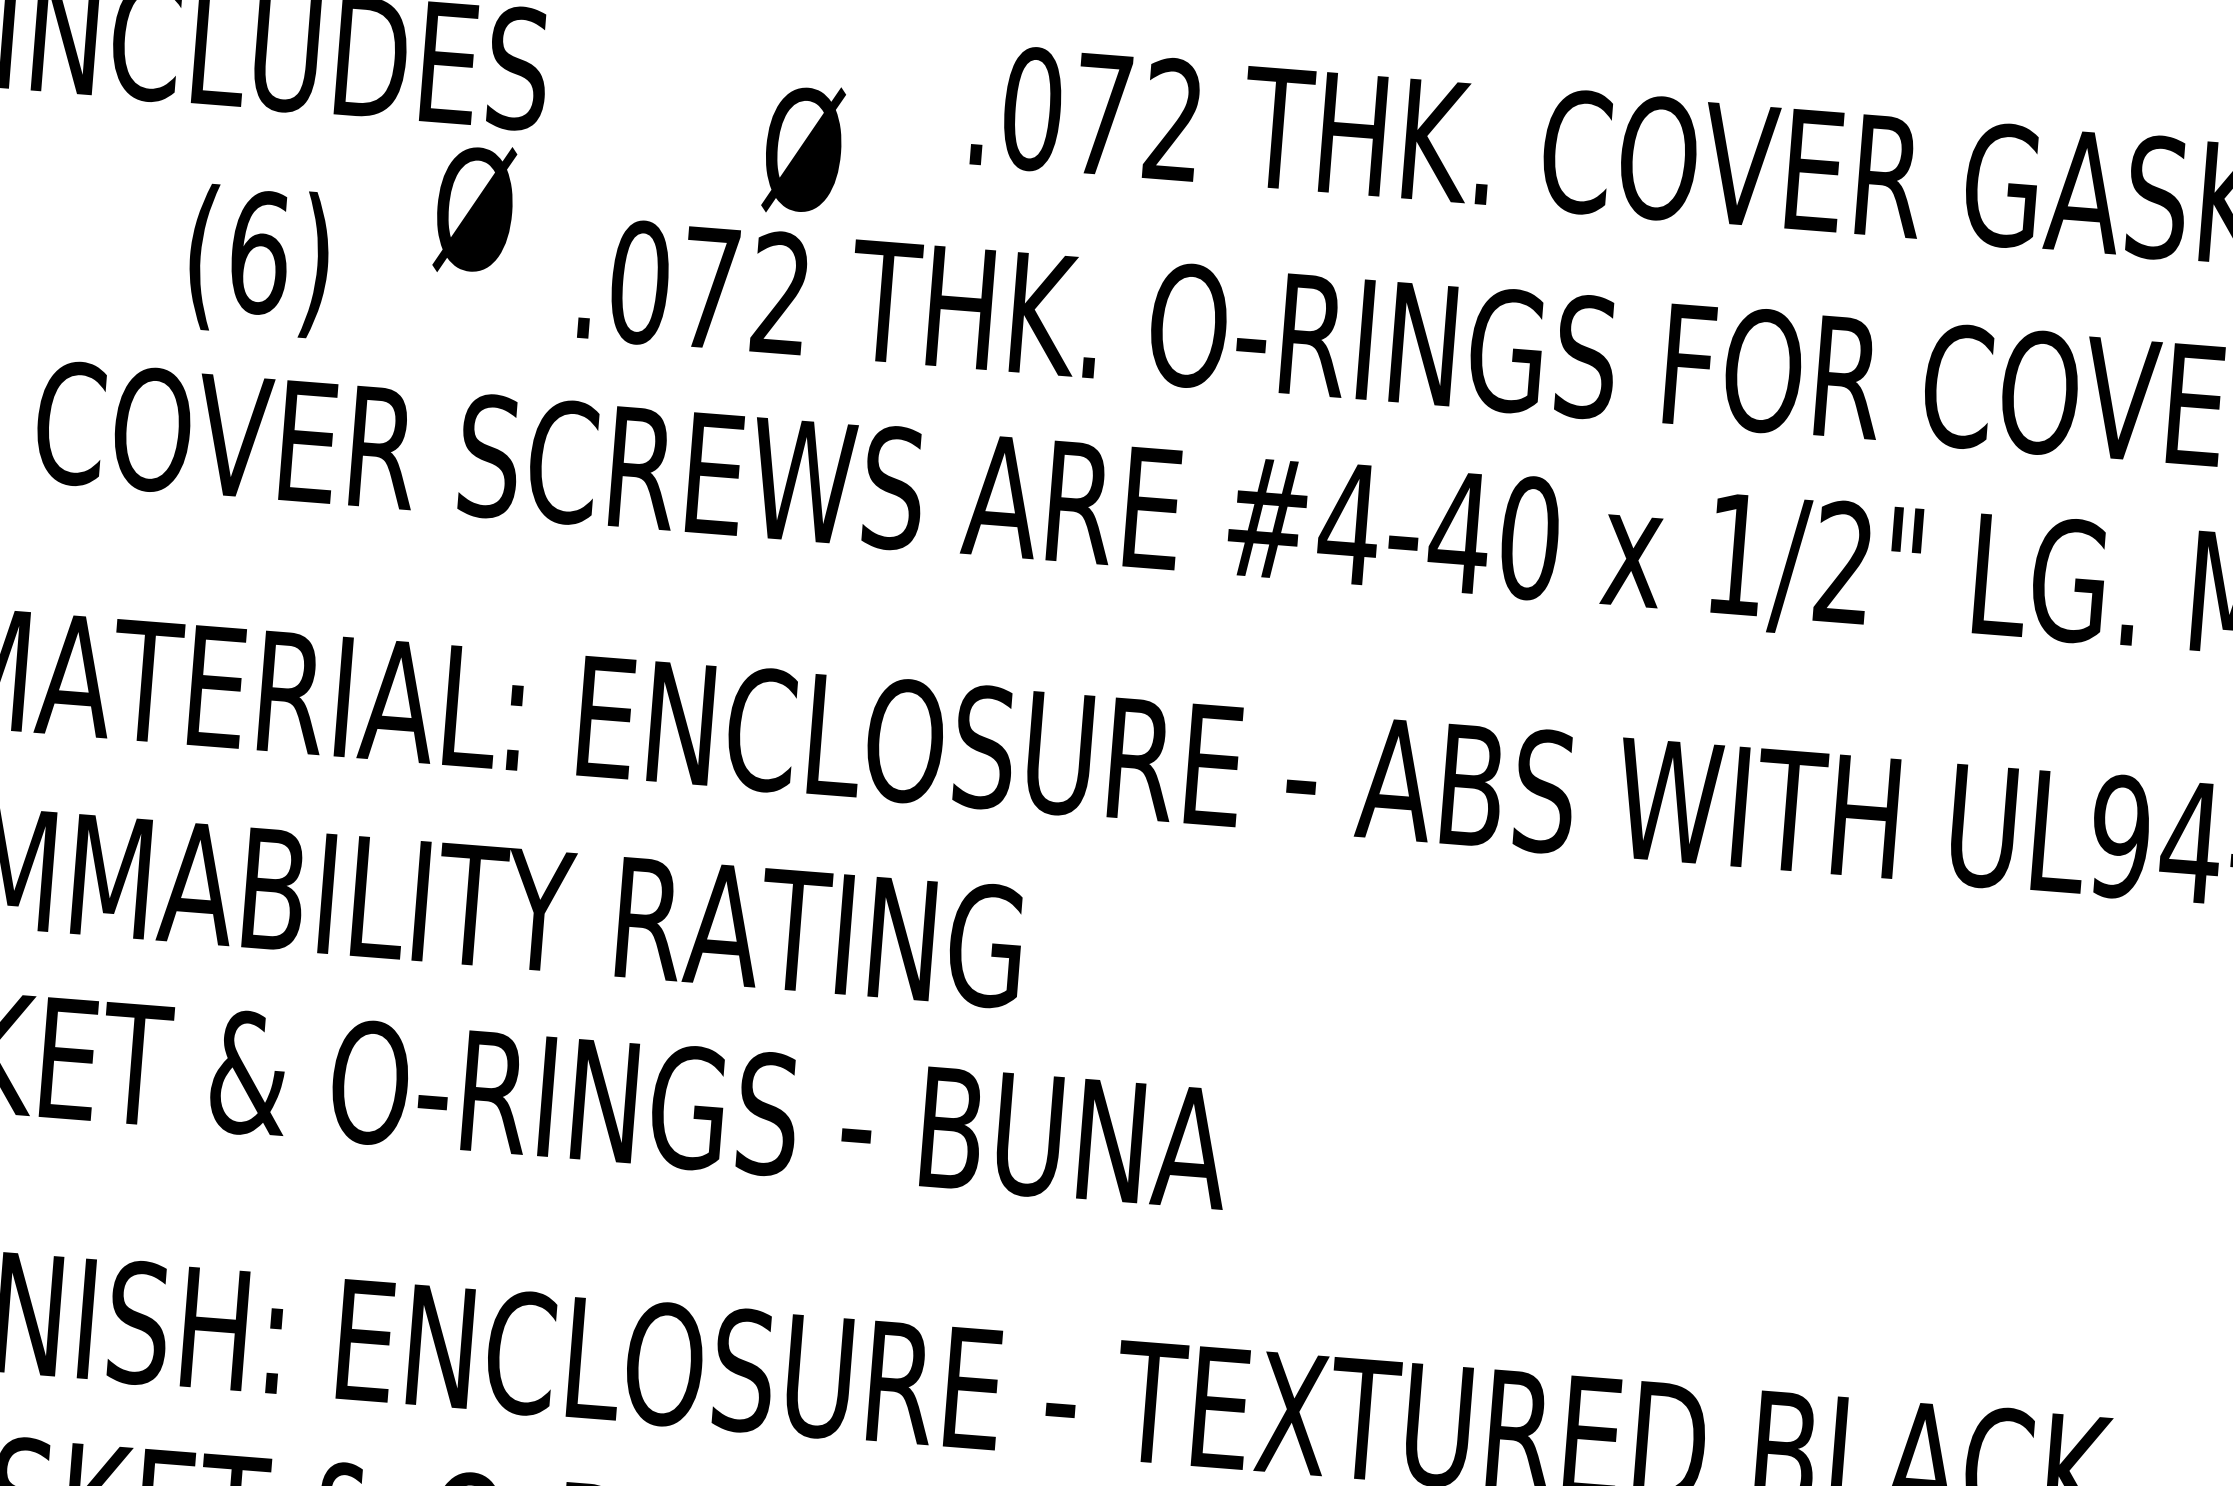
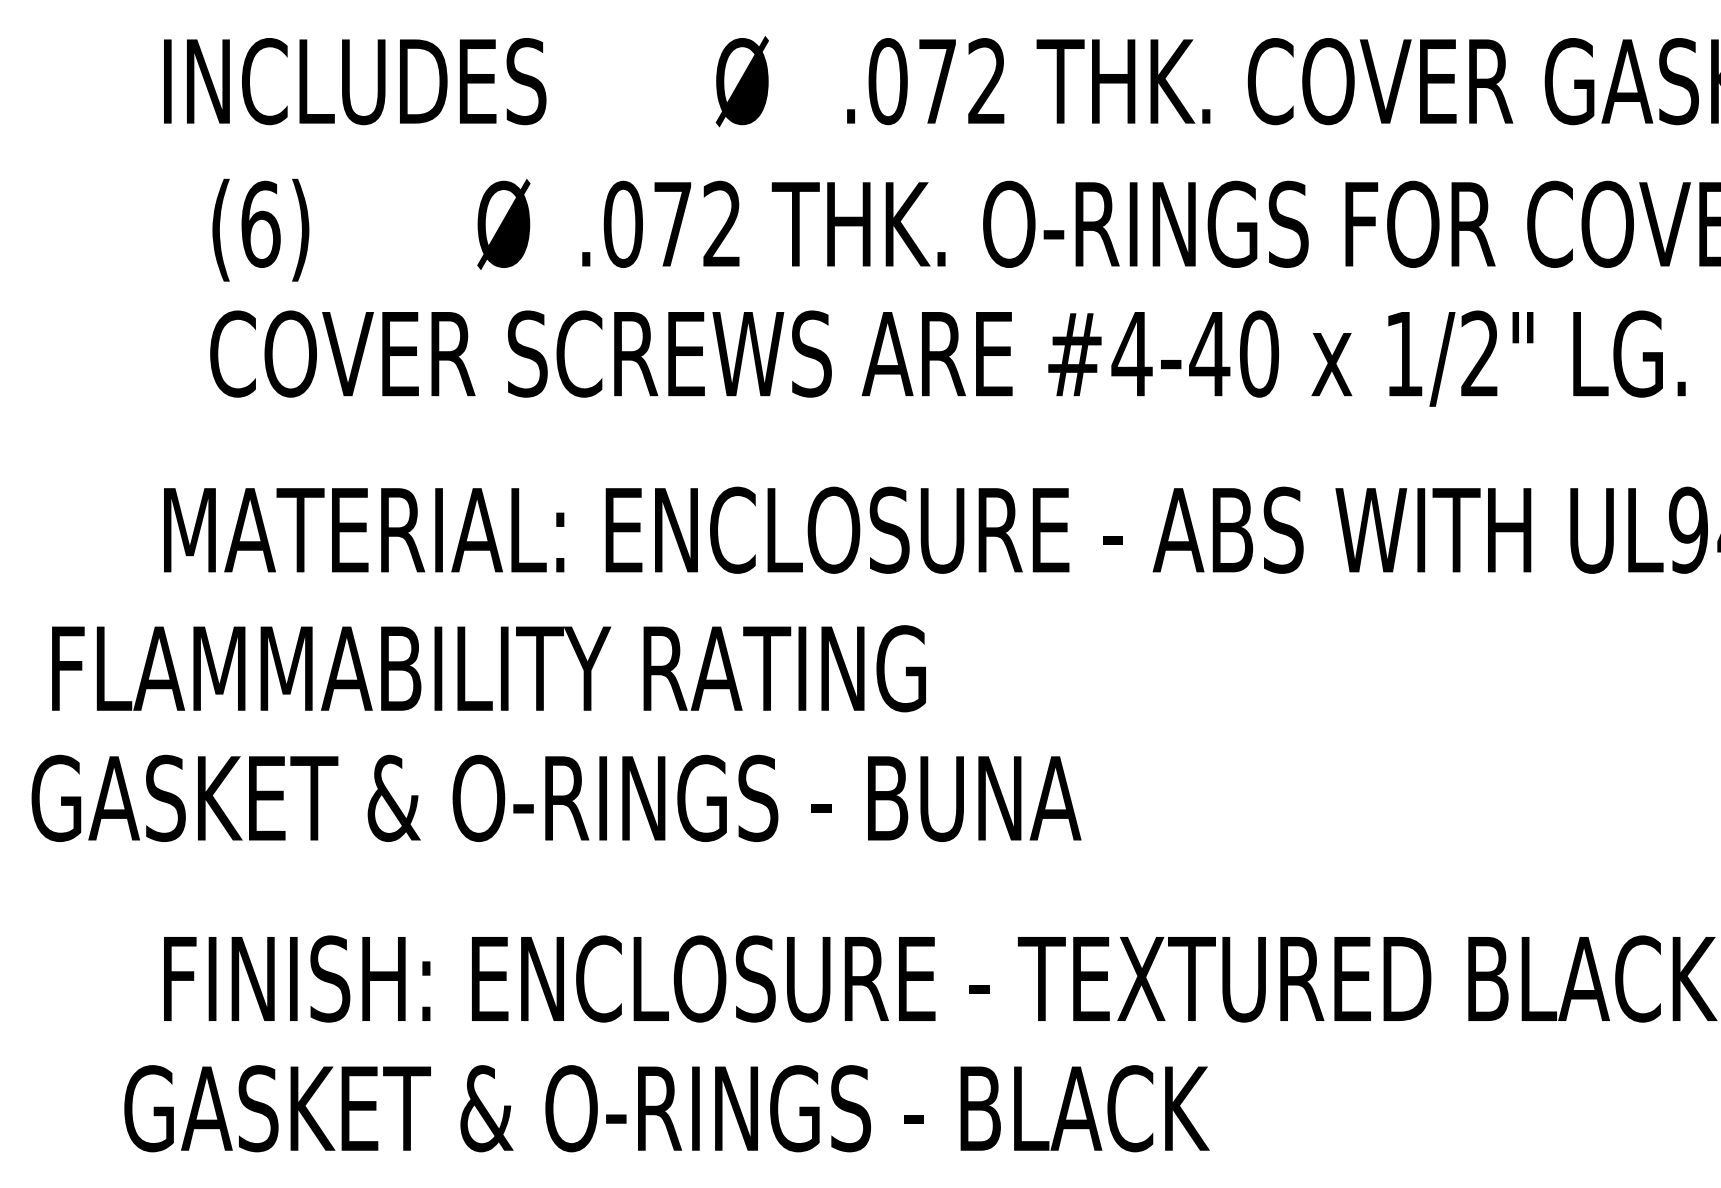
text: (802, 149) -> (741, 81), moved
text: (474, 209) -> (503, 224), moved
text: (258, 259) -> (260, 229), moved

